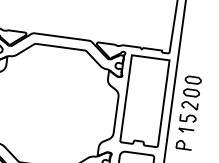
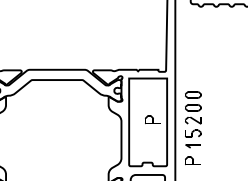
part: (149, 99) -> (152, 119), added

